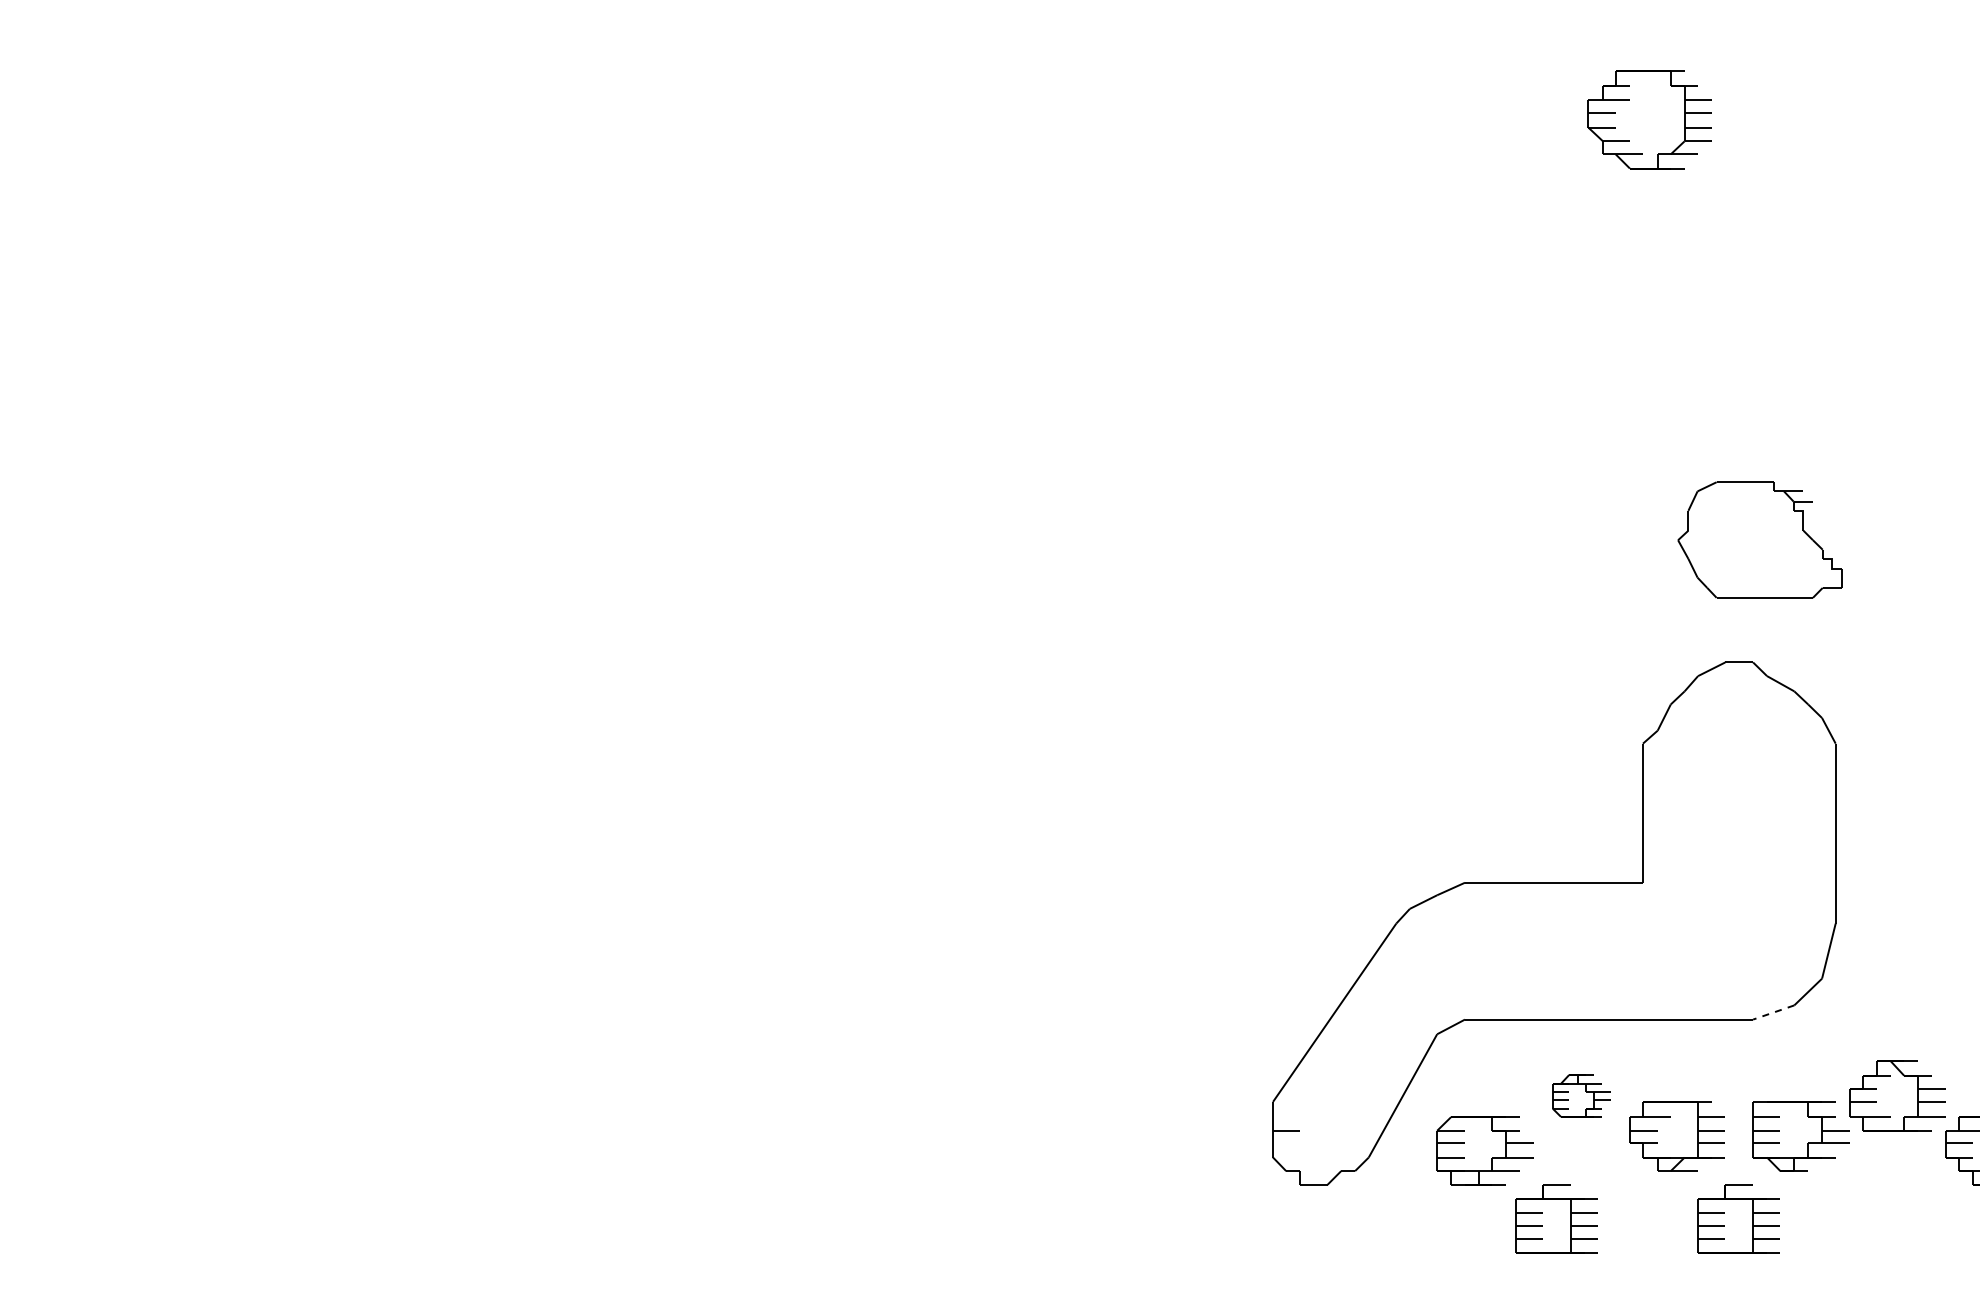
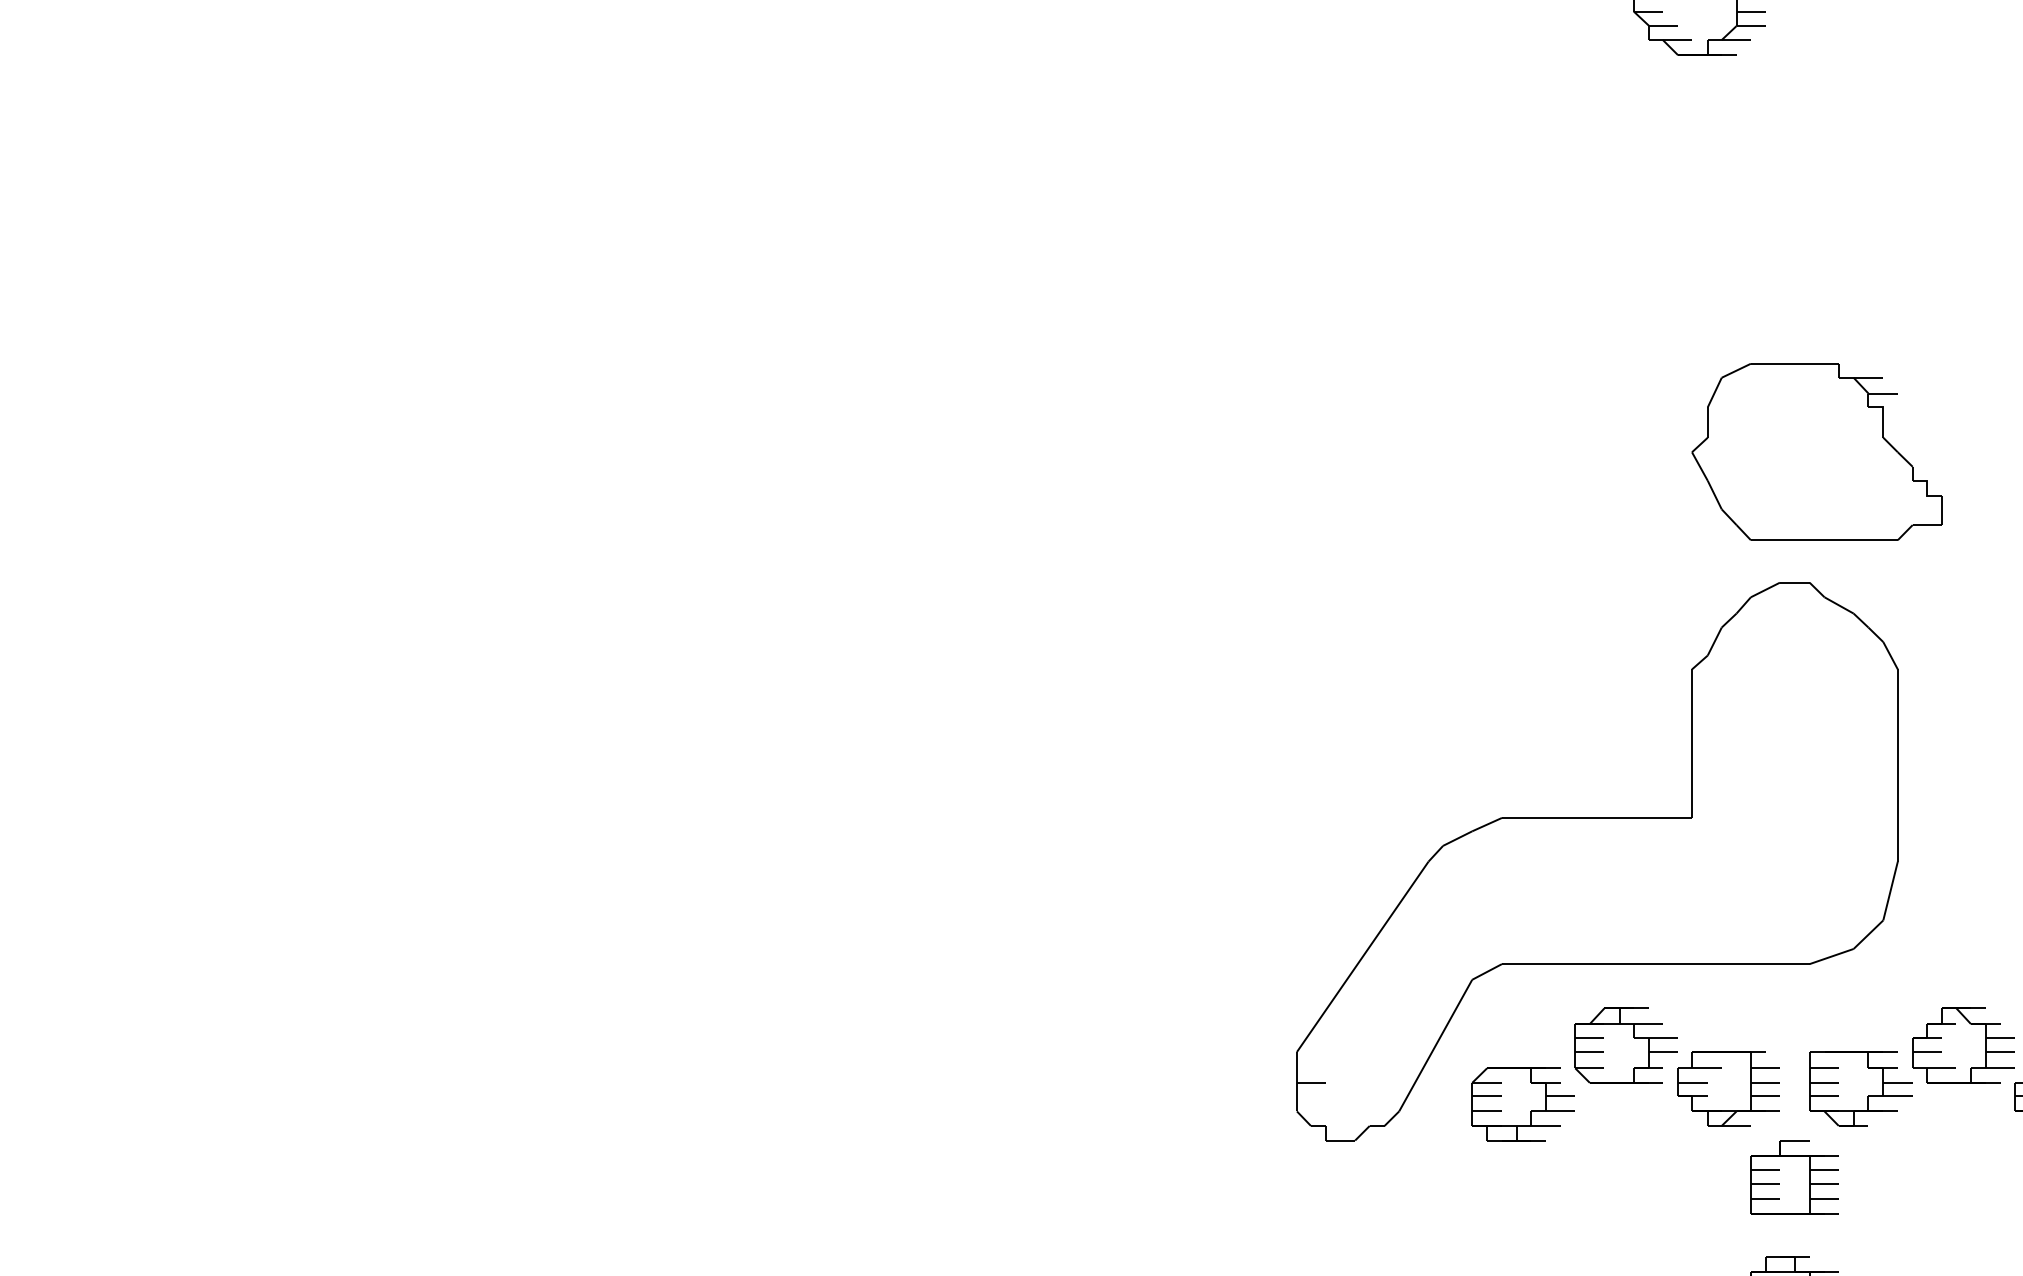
part: (1759, 539) -> (1816, 451), size x1.43
line: (1773, 1012) -> (1831, 956), dashed -> solid
part: (1581, 1095) -> (1626, 1045), size x1.67
part: (1556, 1218) -> (1599, 1176), removed

